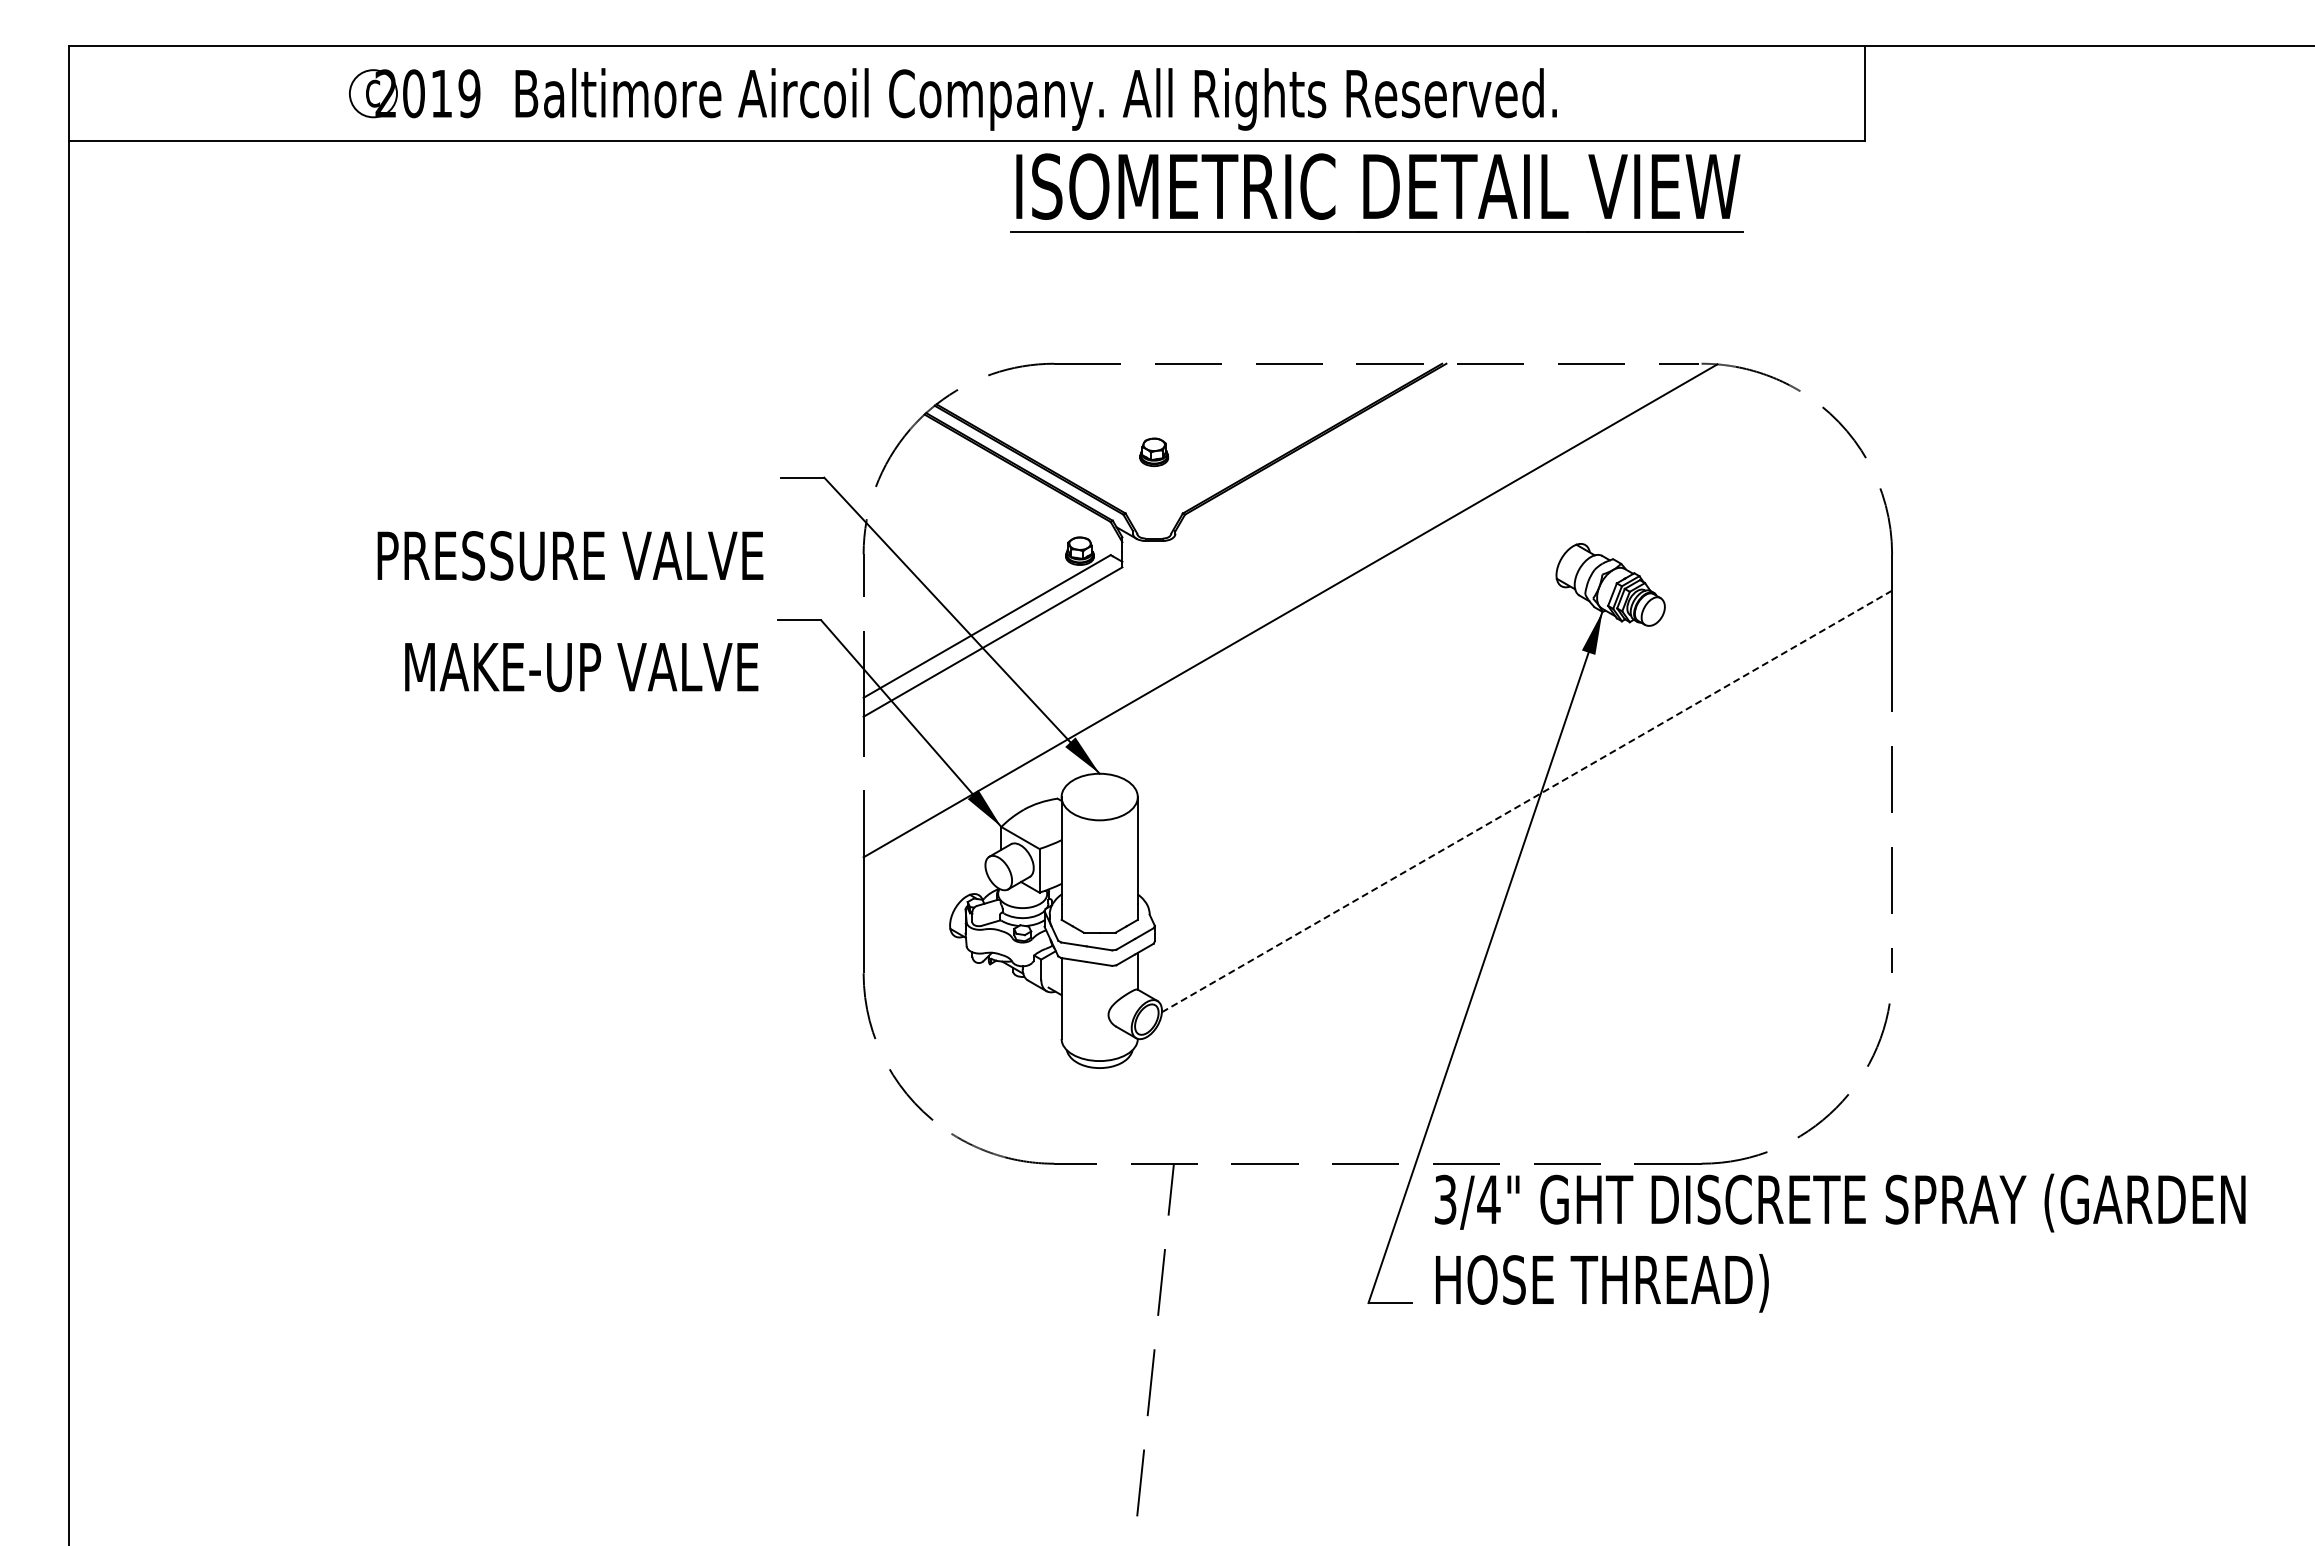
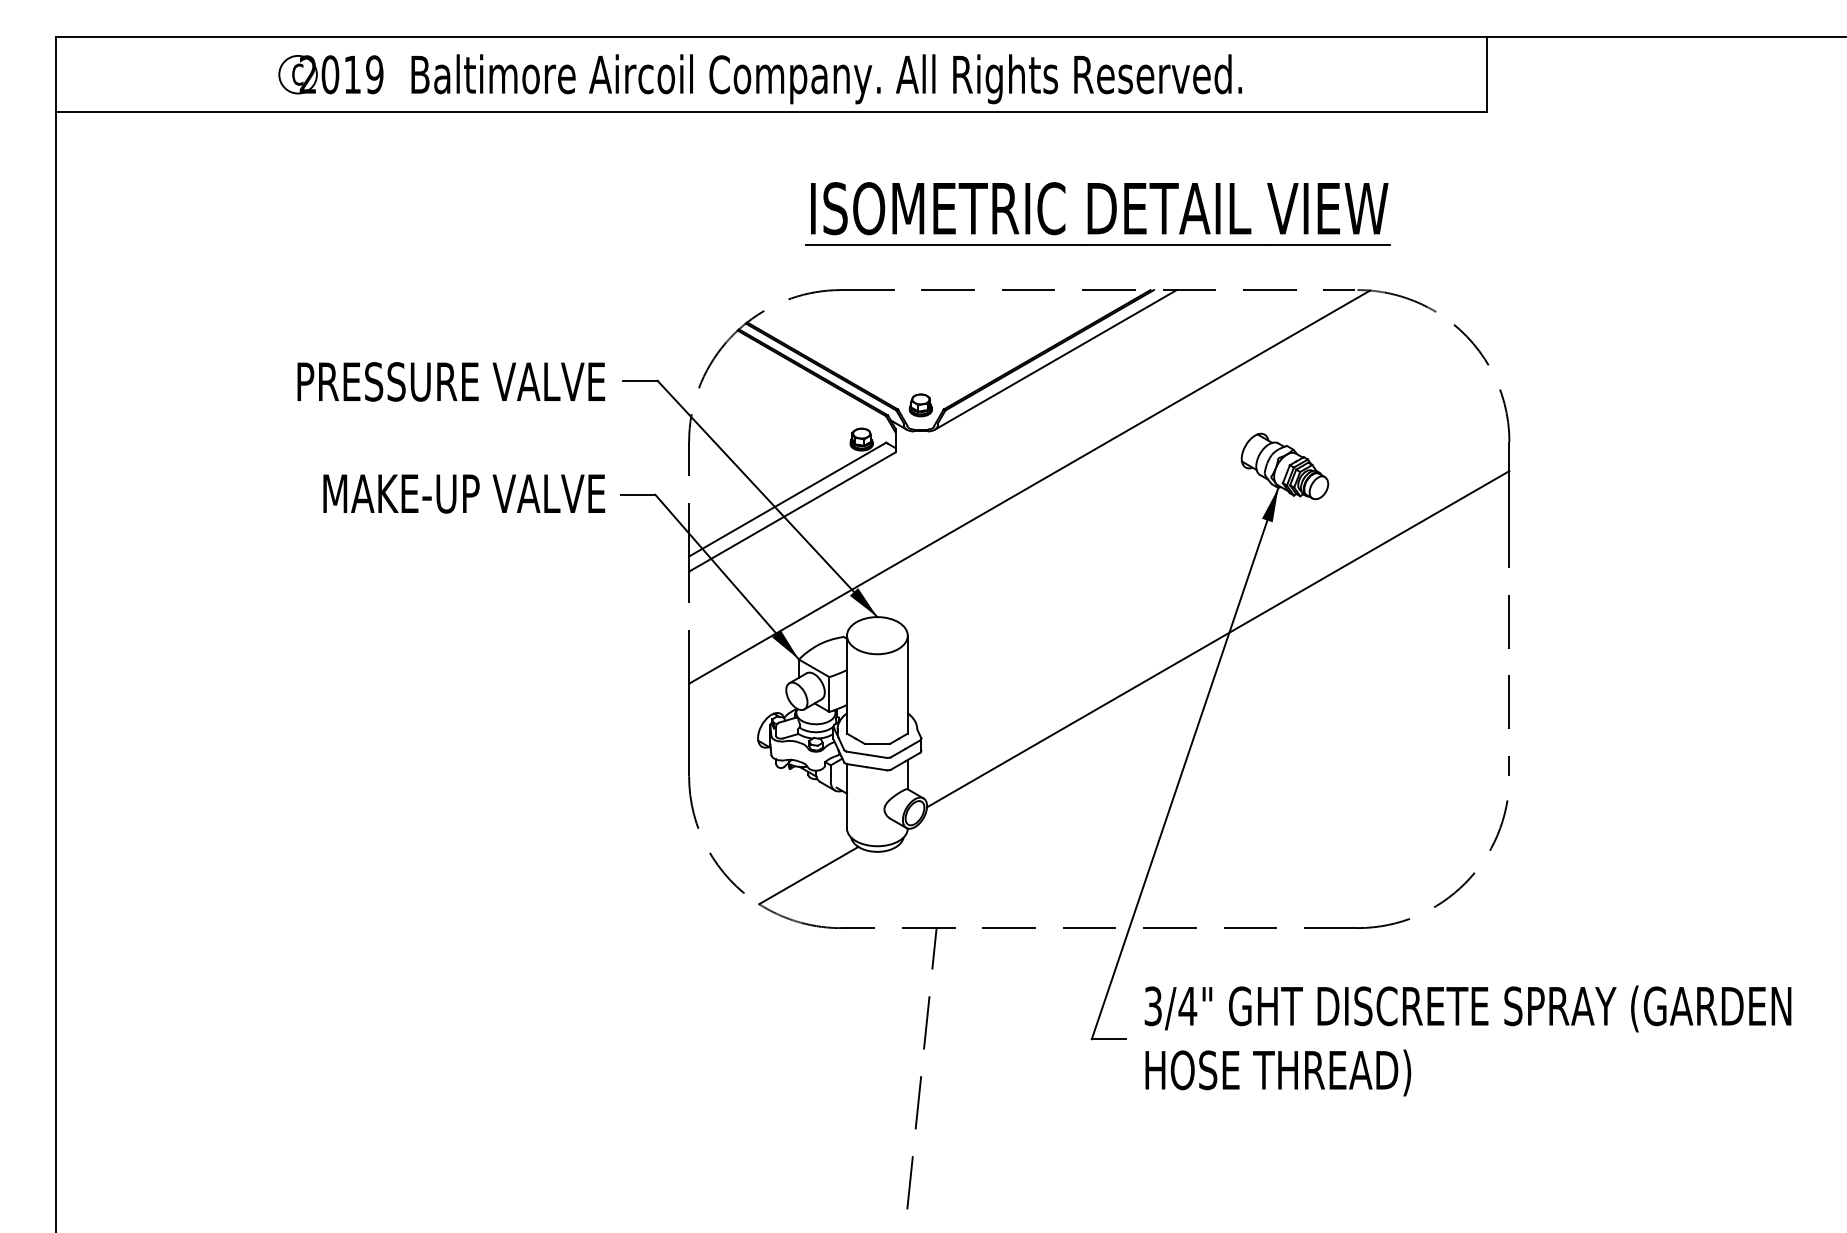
part: (1376, 192) -> (1098, 213), moved
line: (1323, 450) -> (1055, 359), added
part: (1154, 451) -> (921, 404), moved
text: (570, 555) -> (451, 381), moved
text: (581, 667) -> (464, 494), moved
line: (1527, 801) -> (1218, 639), dashed -> solid
line: (1013, 1097) -> (808, 875), added
text: (1840, 1242) -> (1468, 1040), moved

